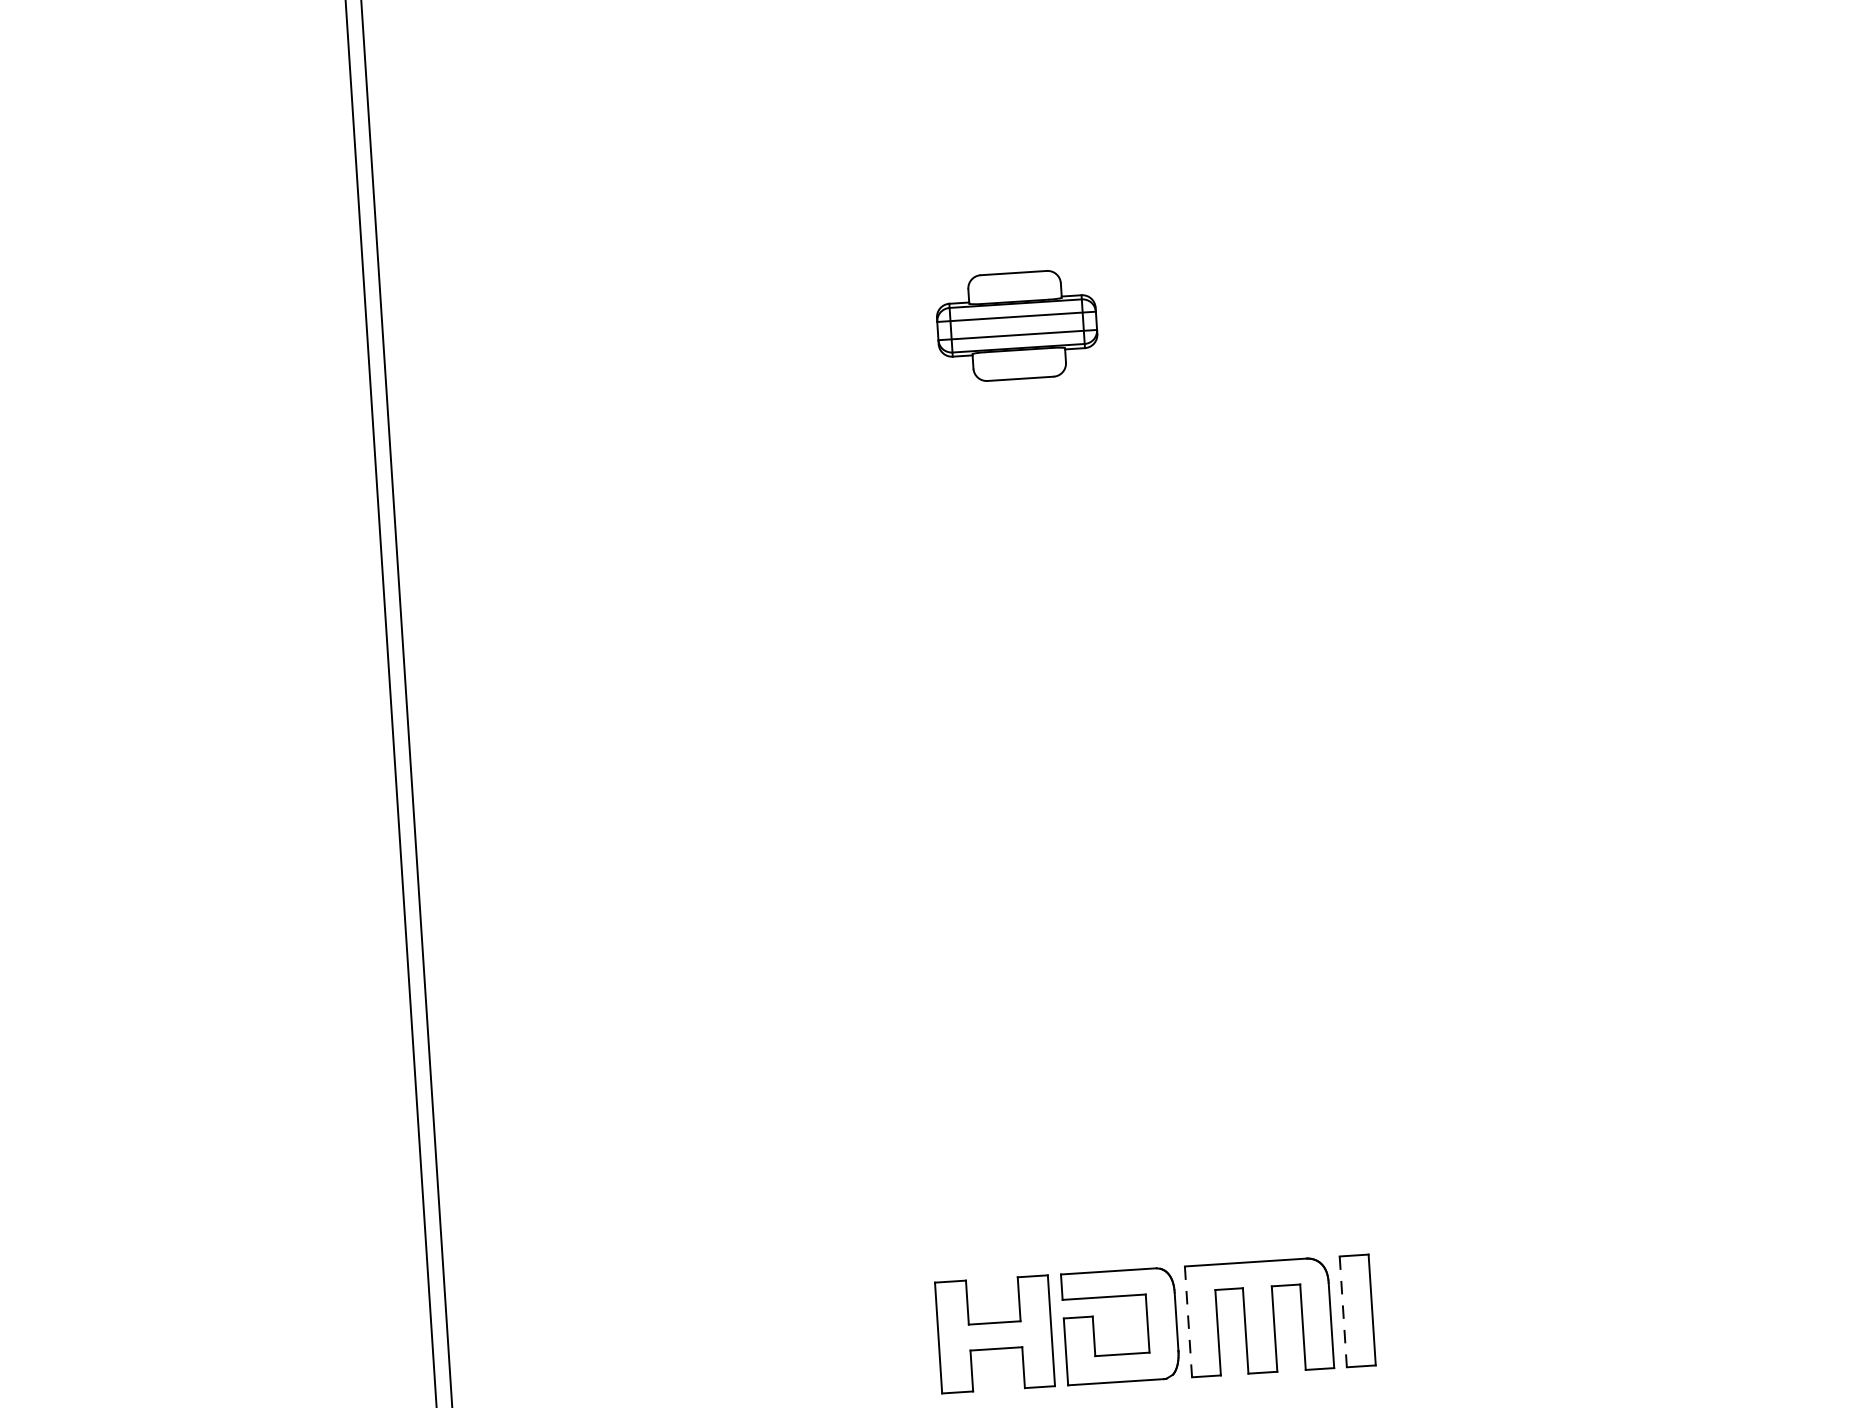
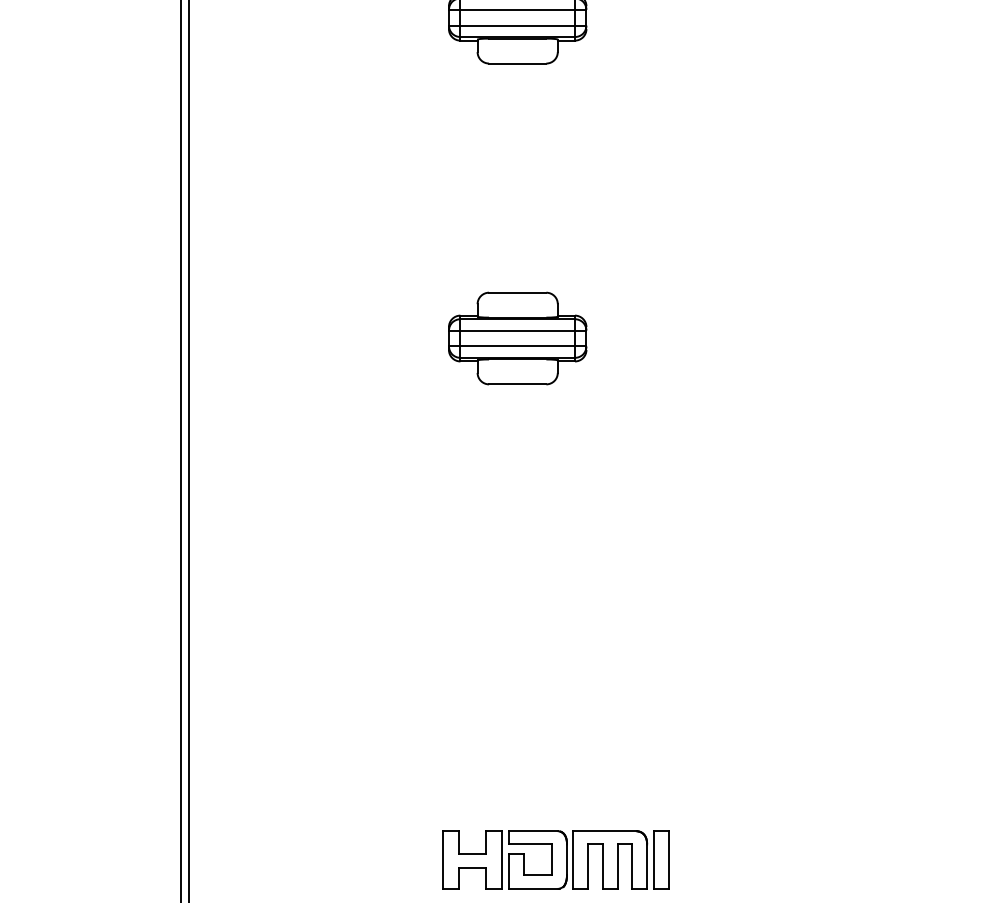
part: (1016, 325) -> (517, 338), size x1.67
line: (1342, 1312) -> (653, 860), dashed -> solid
line: (1189, 1322) -> (573, 860), dashed -> solid

